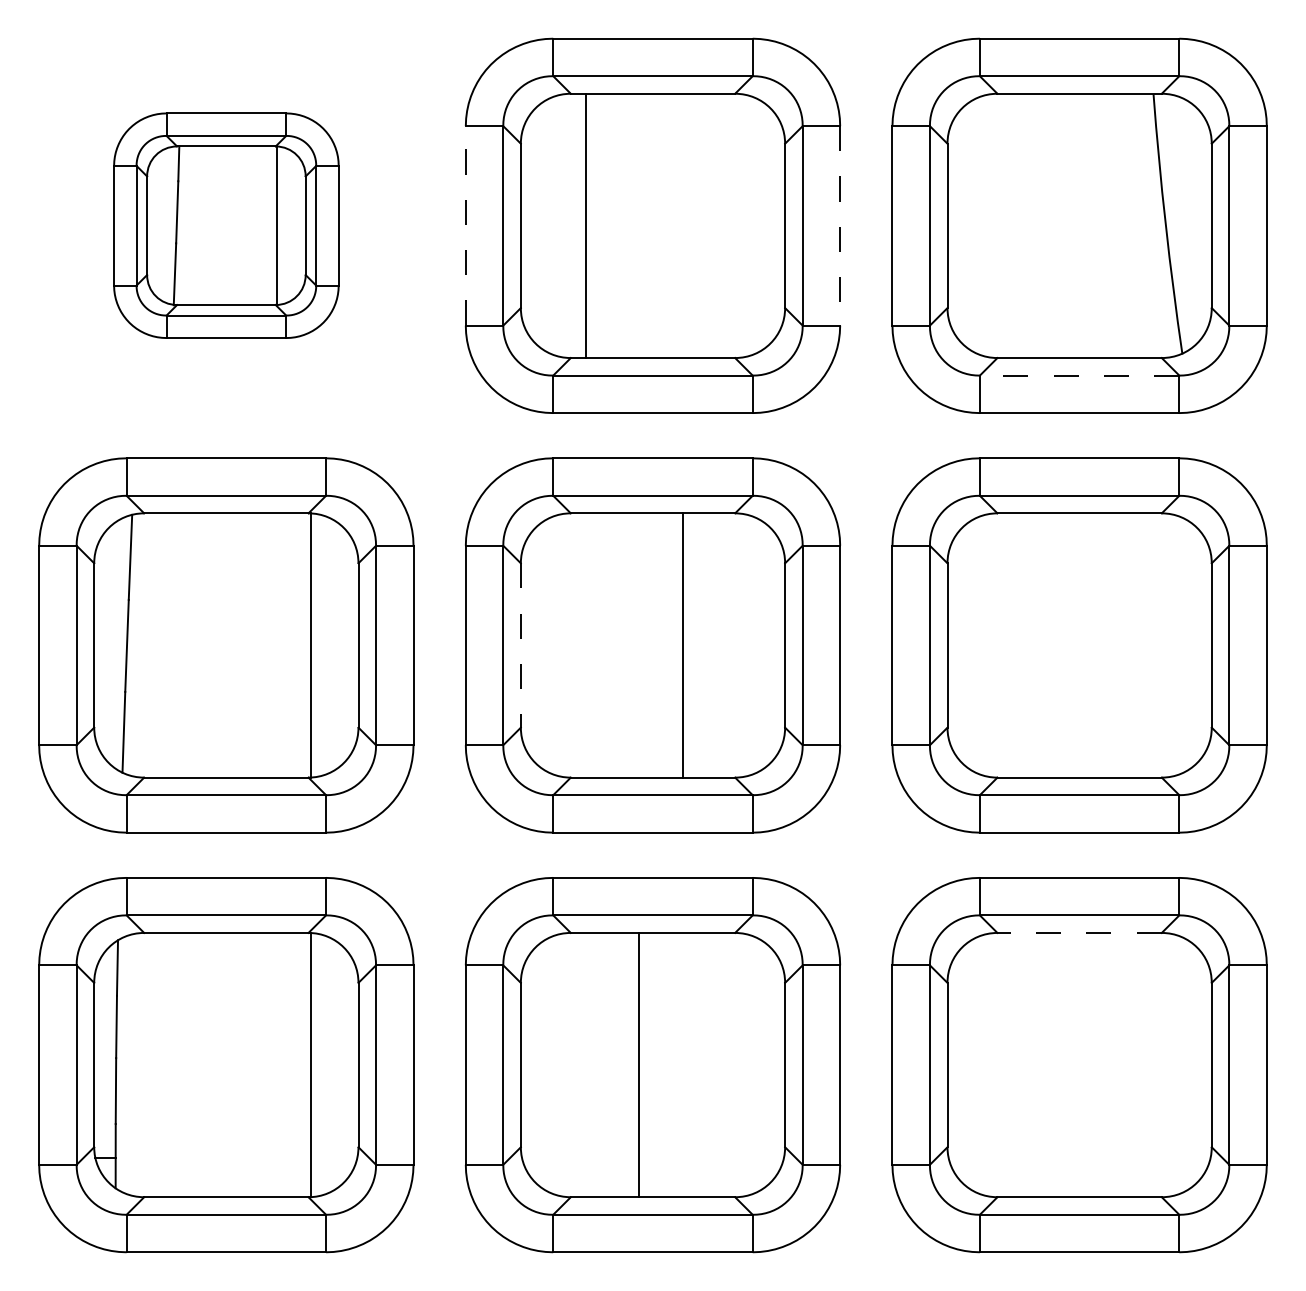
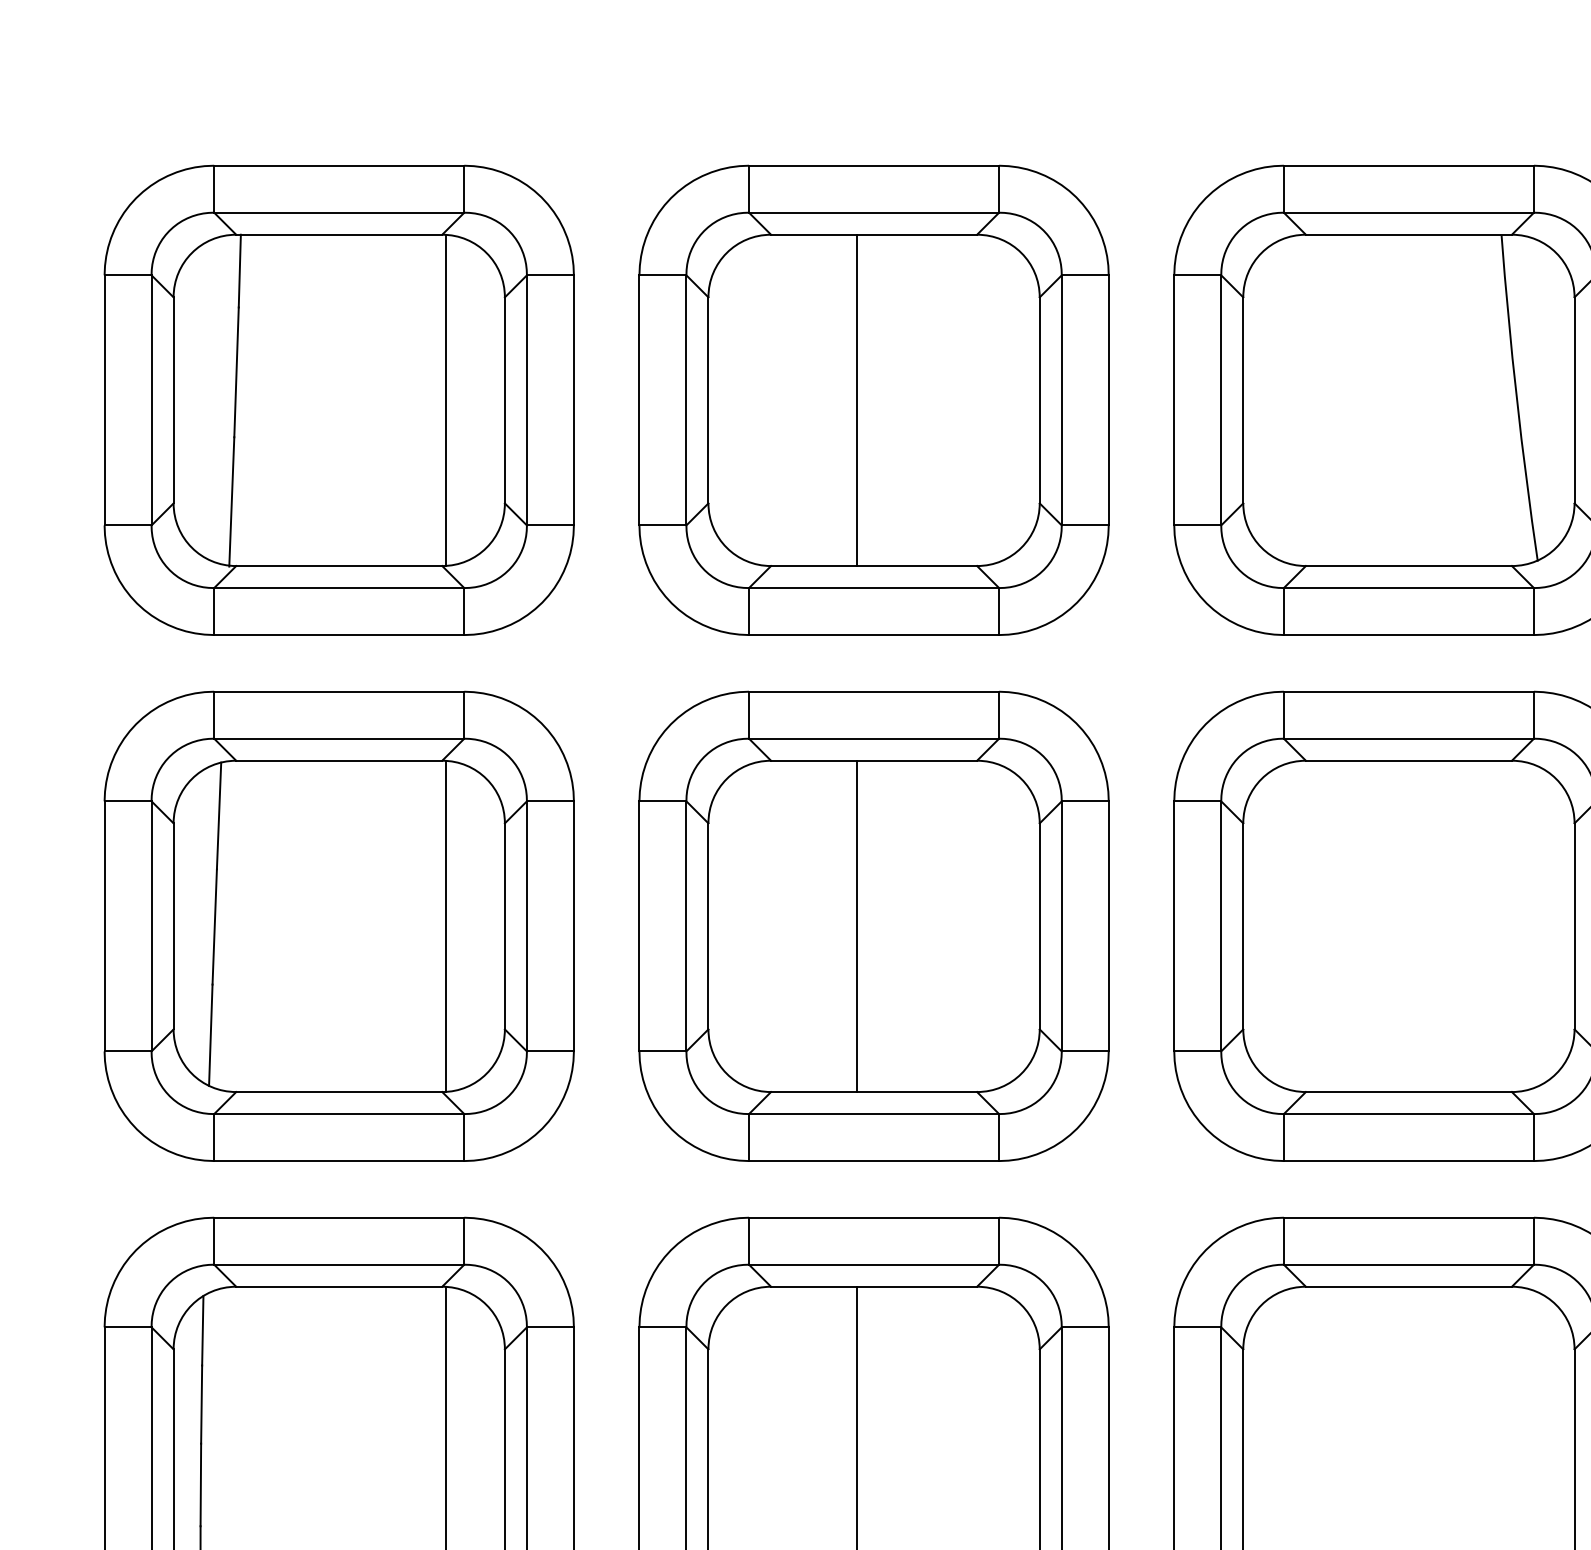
part: (226, 225) -> (339, 399), size x1.67
line: (465, 225) -> (639, 399), dashed -> solid
line: (586, 225) -> (857, 399), moved
line: (840, 225) -> (1109, 399), dashed -> solid
line: (1079, 375) -> (1408, 587), dashed -> solid
line: (520, 645) -> (707, 926), dashed -> solid
line: (683, 645) -> (857, 926), moved
line: (1079, 932) -> (1408, 1286), dashed -> solid

